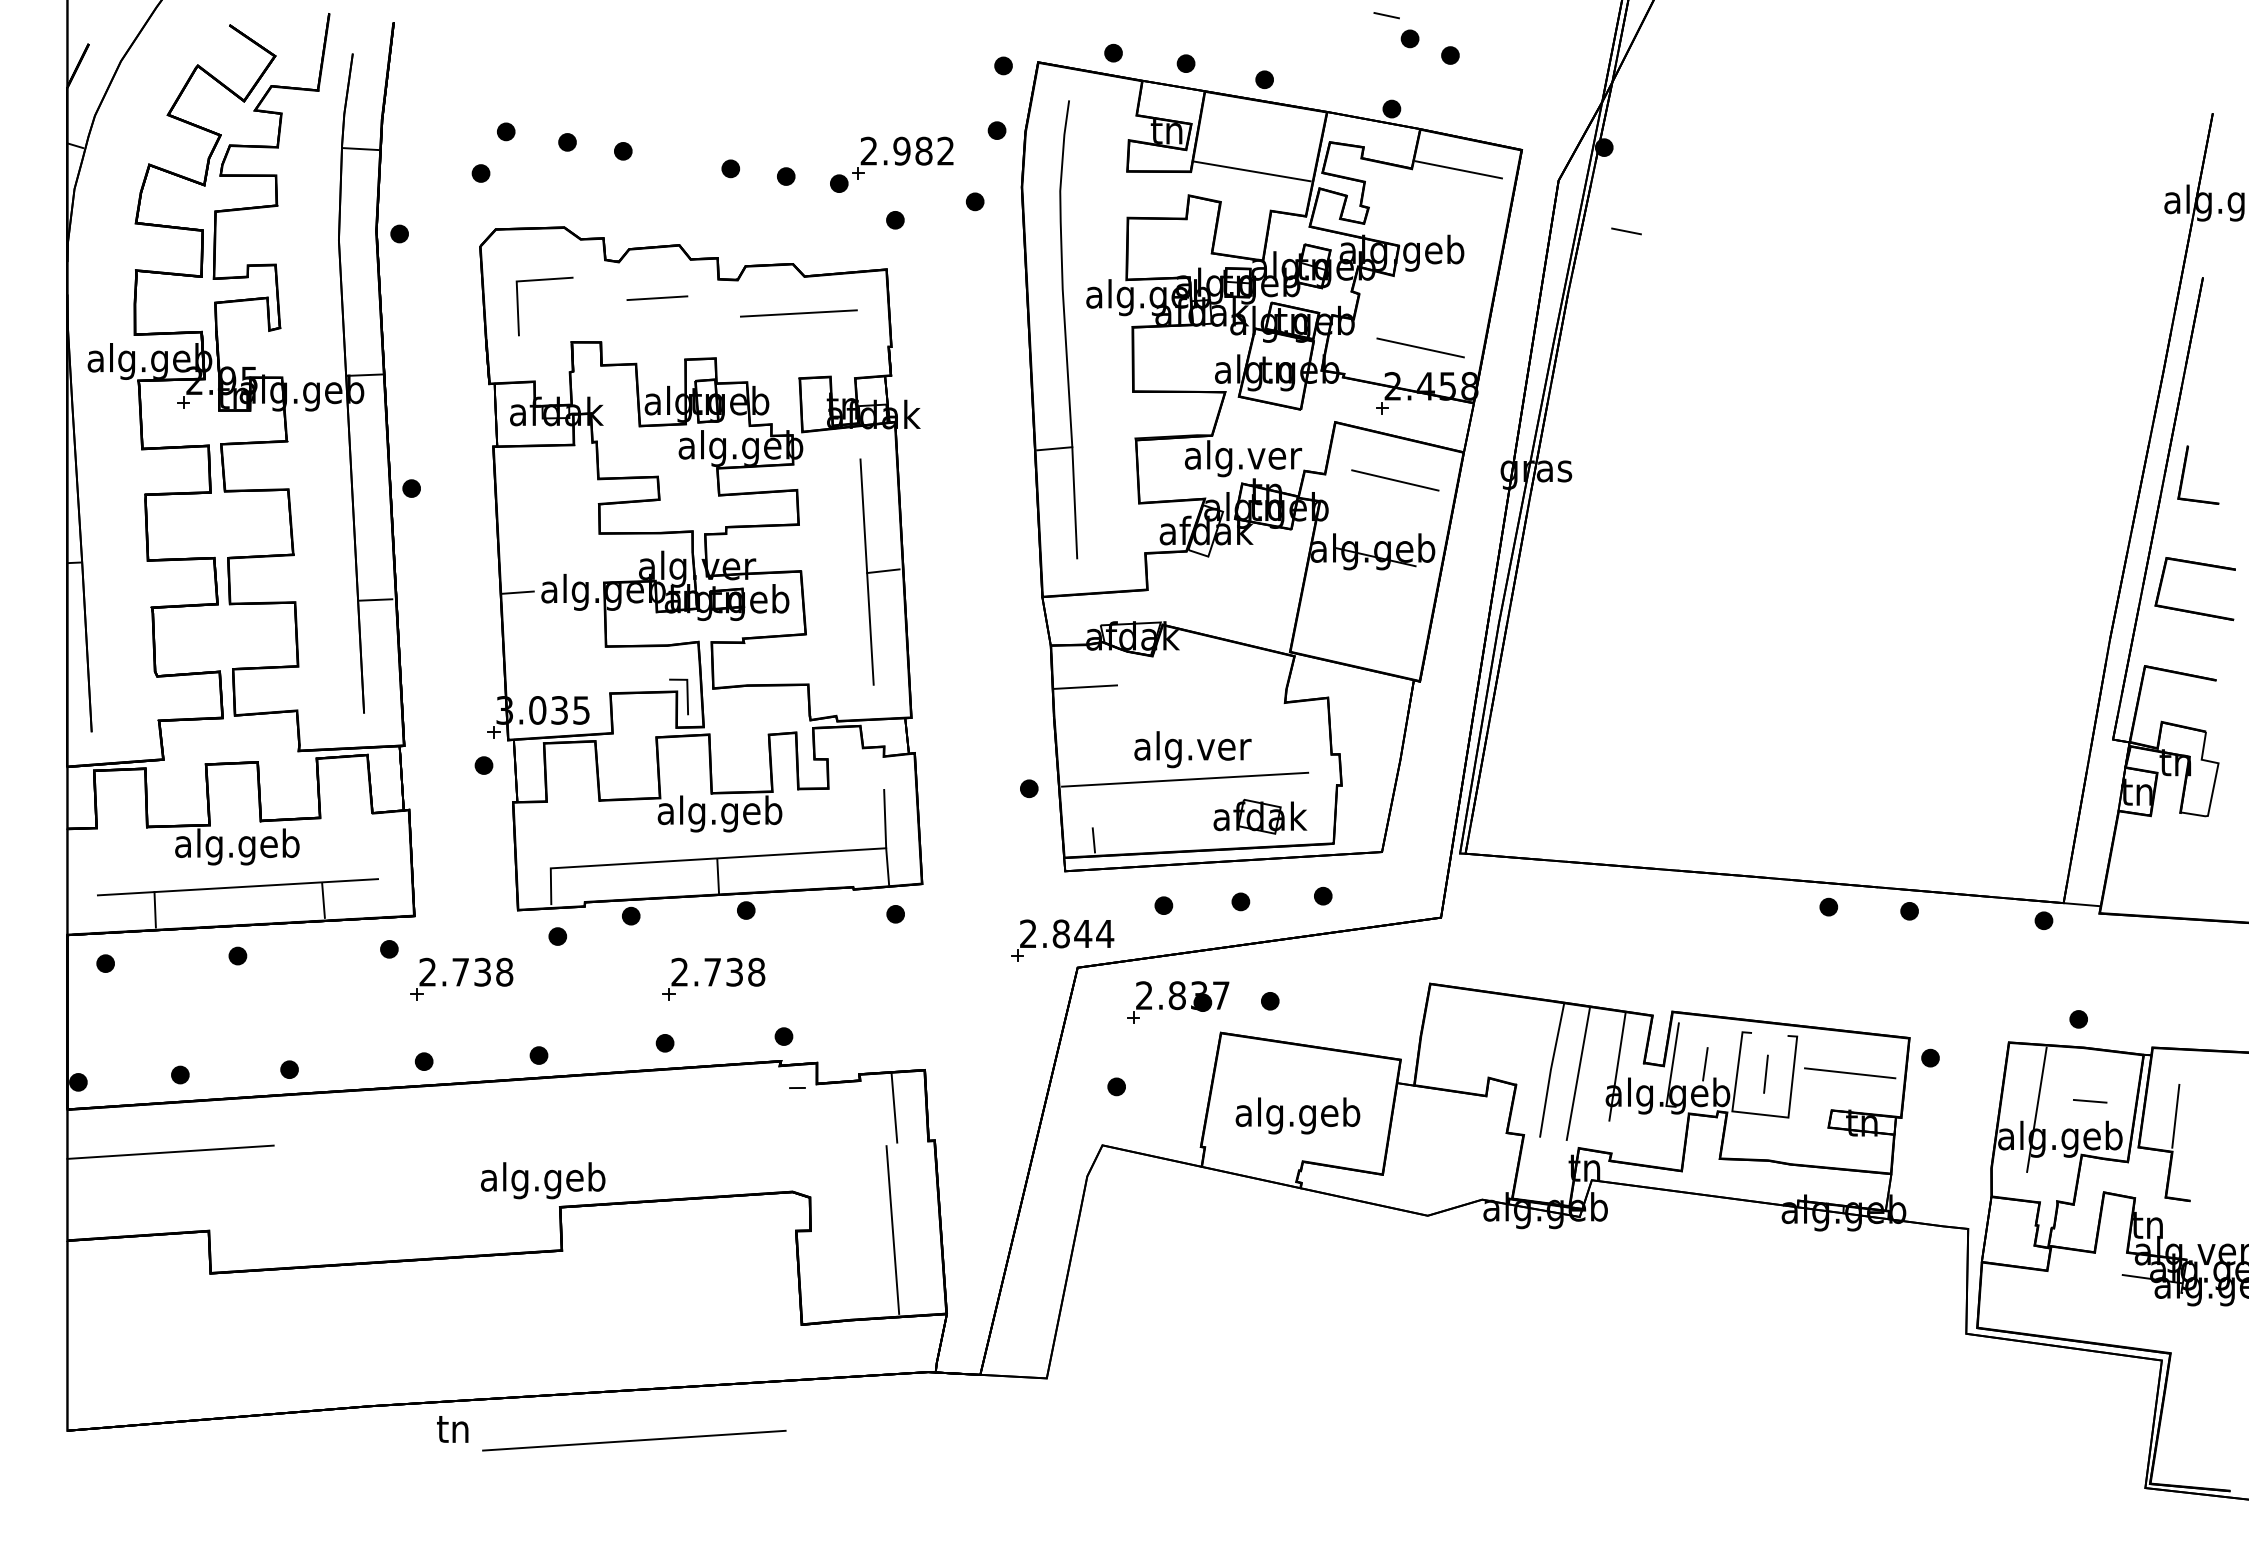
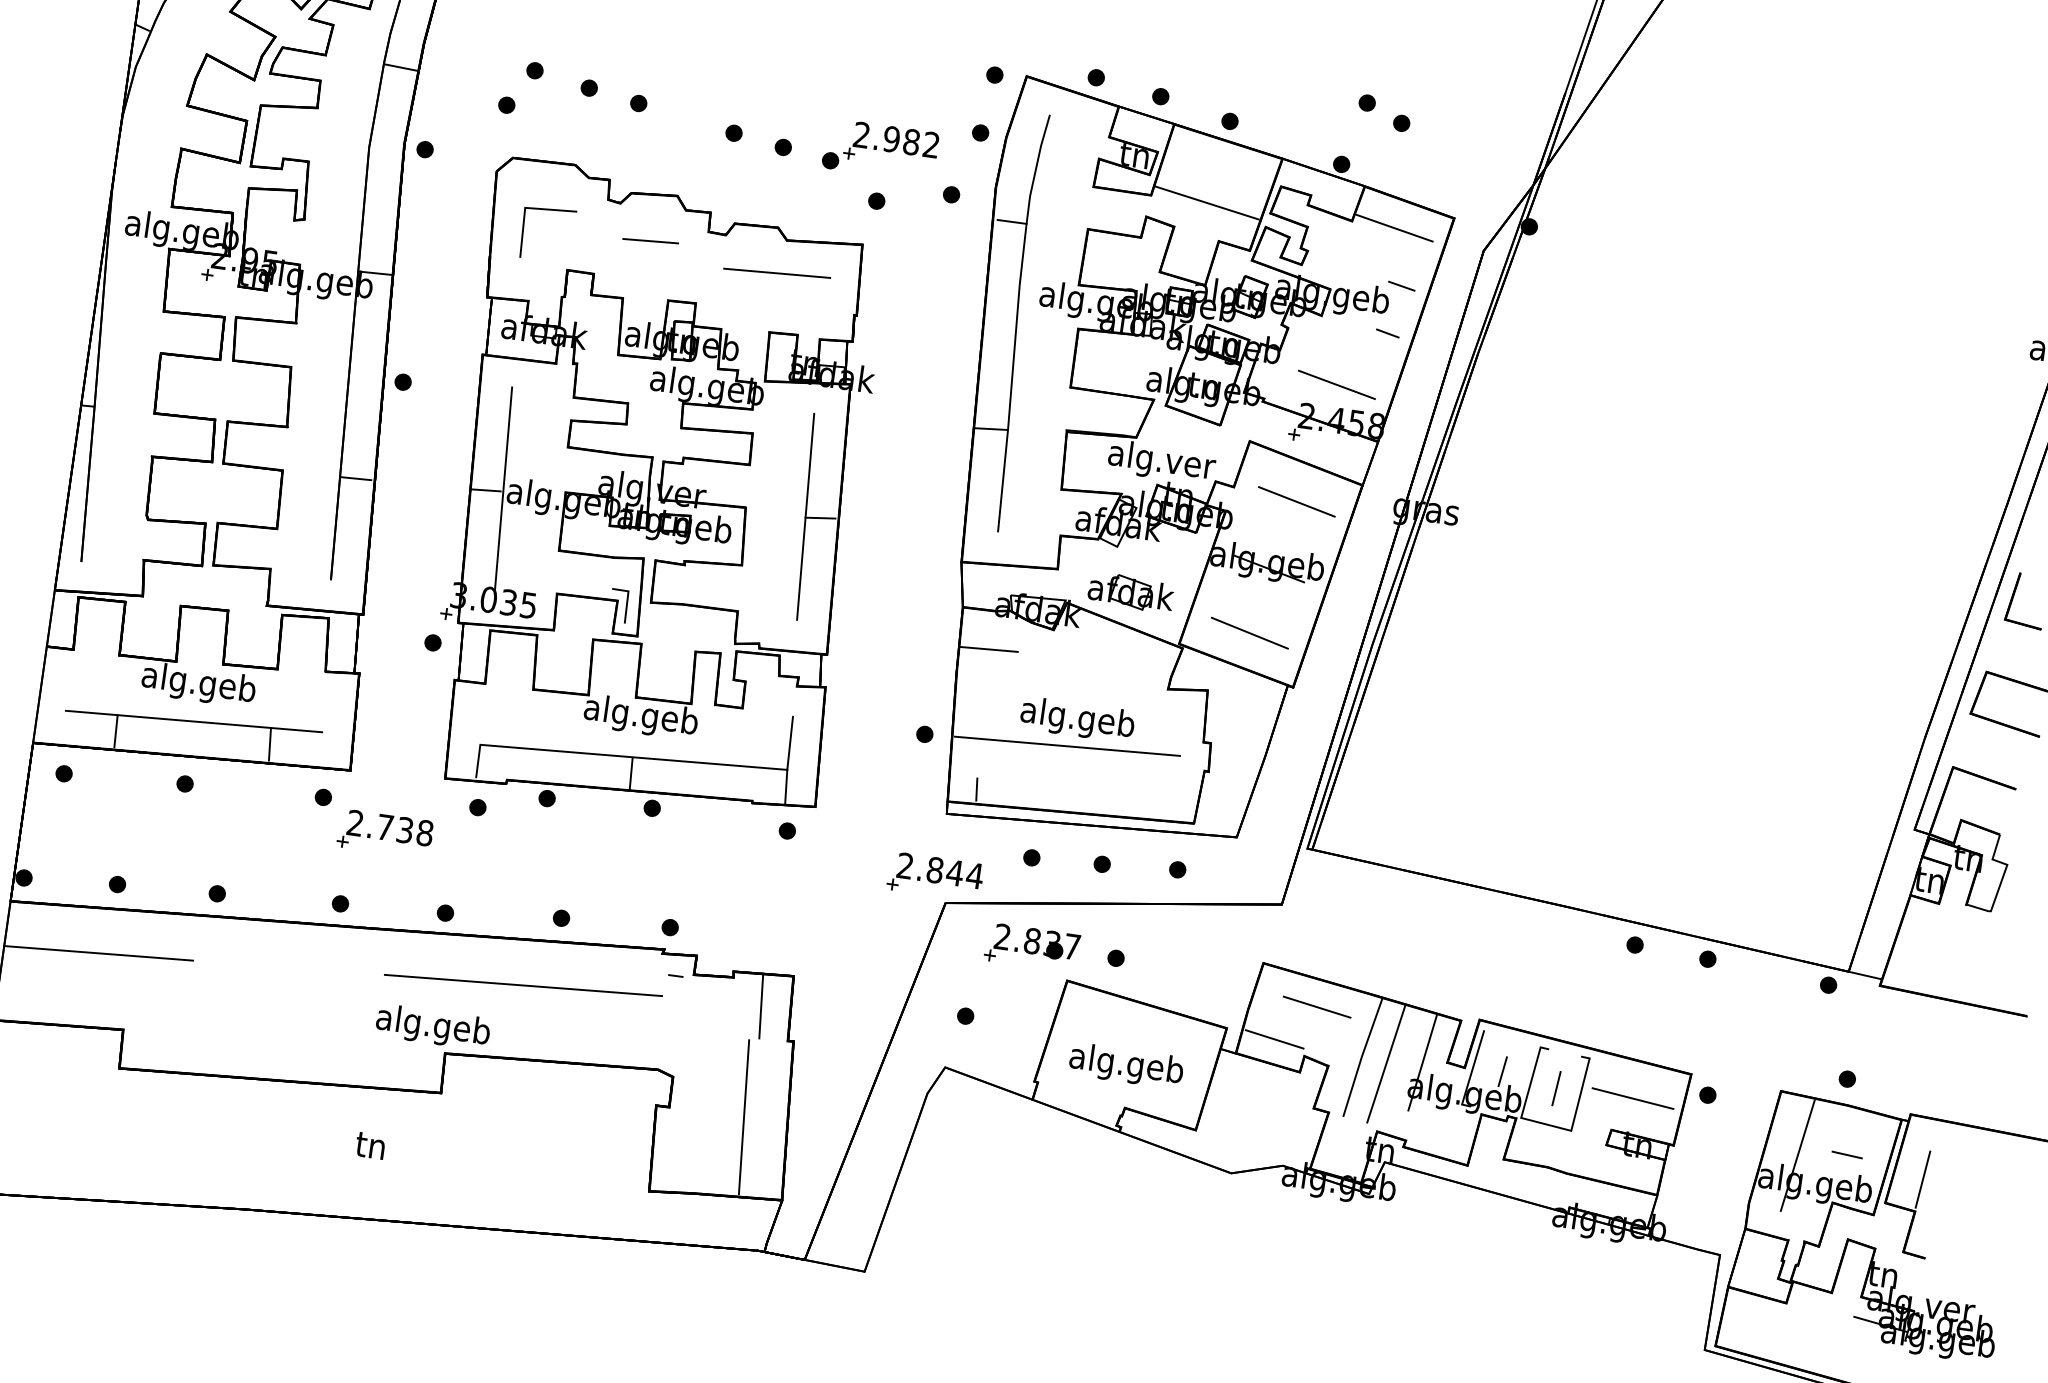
line: (1386, 15) -> (1387, 333), moved
line: (1044, 221) -> (1011, 221), added
line: (1626, 231) -> (1401, 286), moved
line: (536, 589) -> (503, 489), added
line: (1364, 629) -> (1249, 633), added
text: (1191, 749) -> (1077, 719), alg.ver -> alg.geb
part: (1260, 816) -> (1131, 592), moved
part: (713, 978) -> (613, 865), removed
line: (1494, 1022) -> (1316, 1006), added
line: (1453, 1063) -> (1274, 1038), added
text: (452, 1429) -> (370, 1145), moved
line: (634, 1440) -> (523, 985), moved

